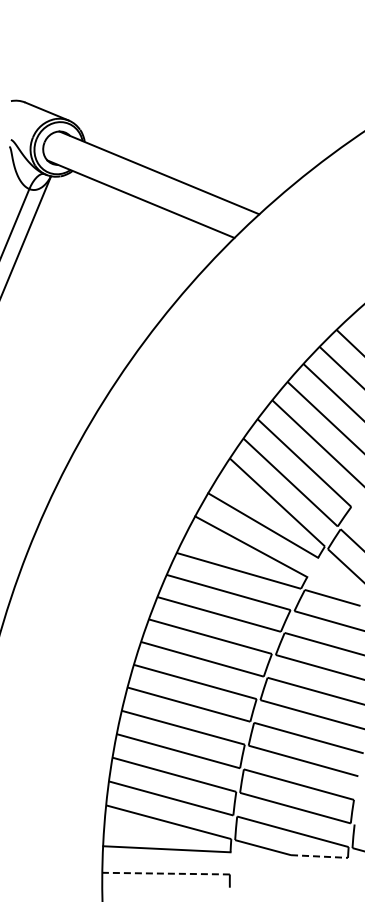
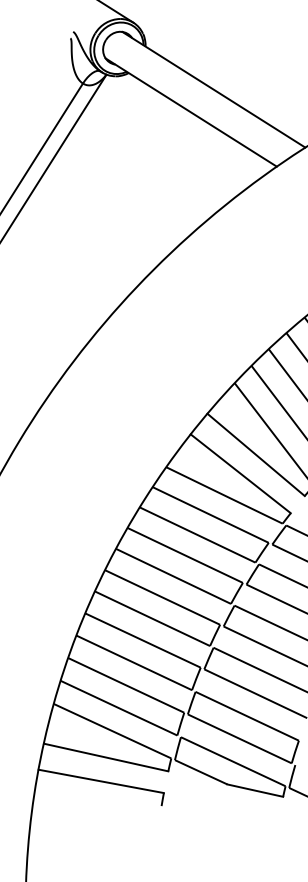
line: (319, 856) -> (255, 790), dashed -> solid
line: (166, 873) -> (101, 781), dashed -> solid

